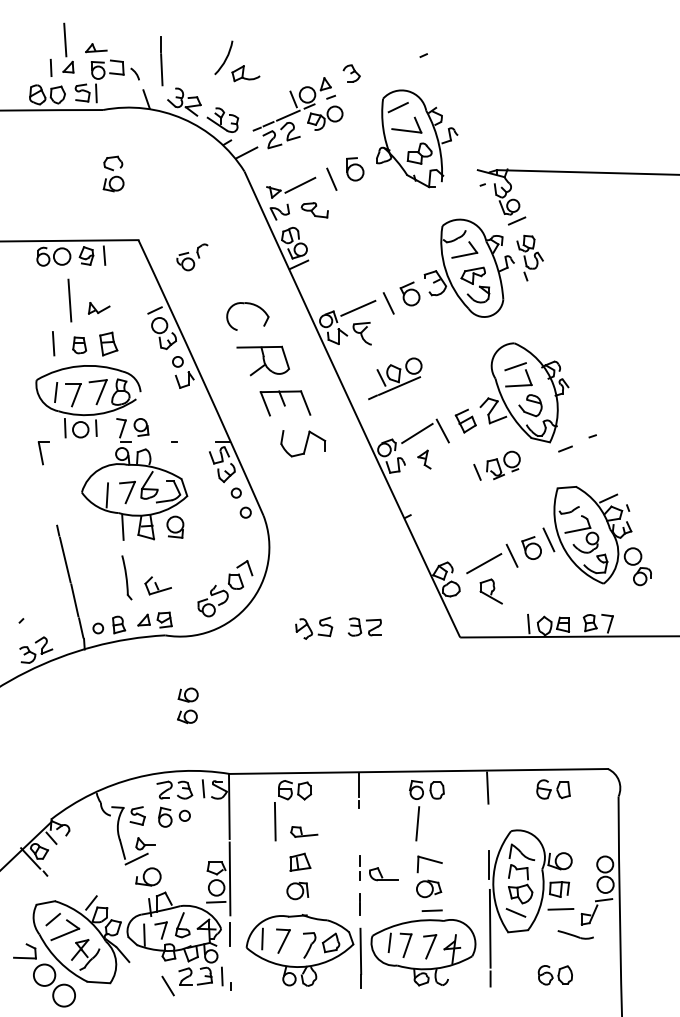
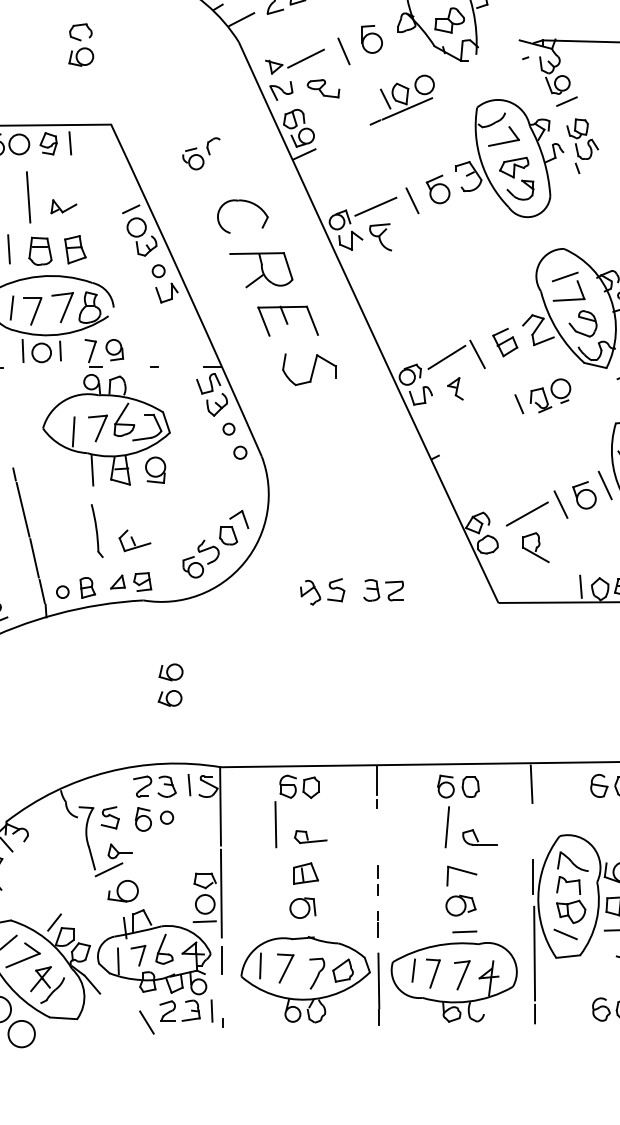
part: (192, 257) -> (201, 153), moved
part: (79, 345) -> (40, 251), size x1.43
part: (395, 378) -> (402, 99), moved
part: (383, 874) -> (479, 837), moved

